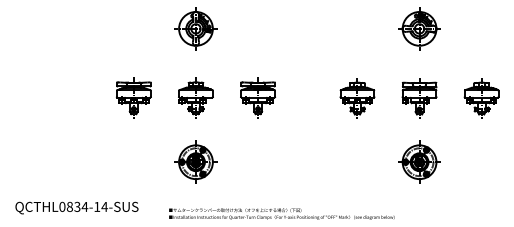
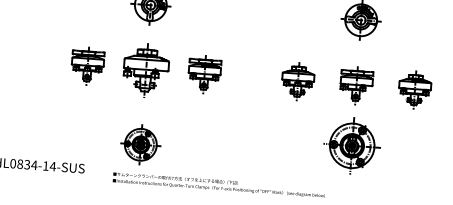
part: (195, 97) -> (145, 69), size x1.4
part: (195, 161) -> (140, 144), moved
part: (419, 161) -> (352, 145), size x1.4

